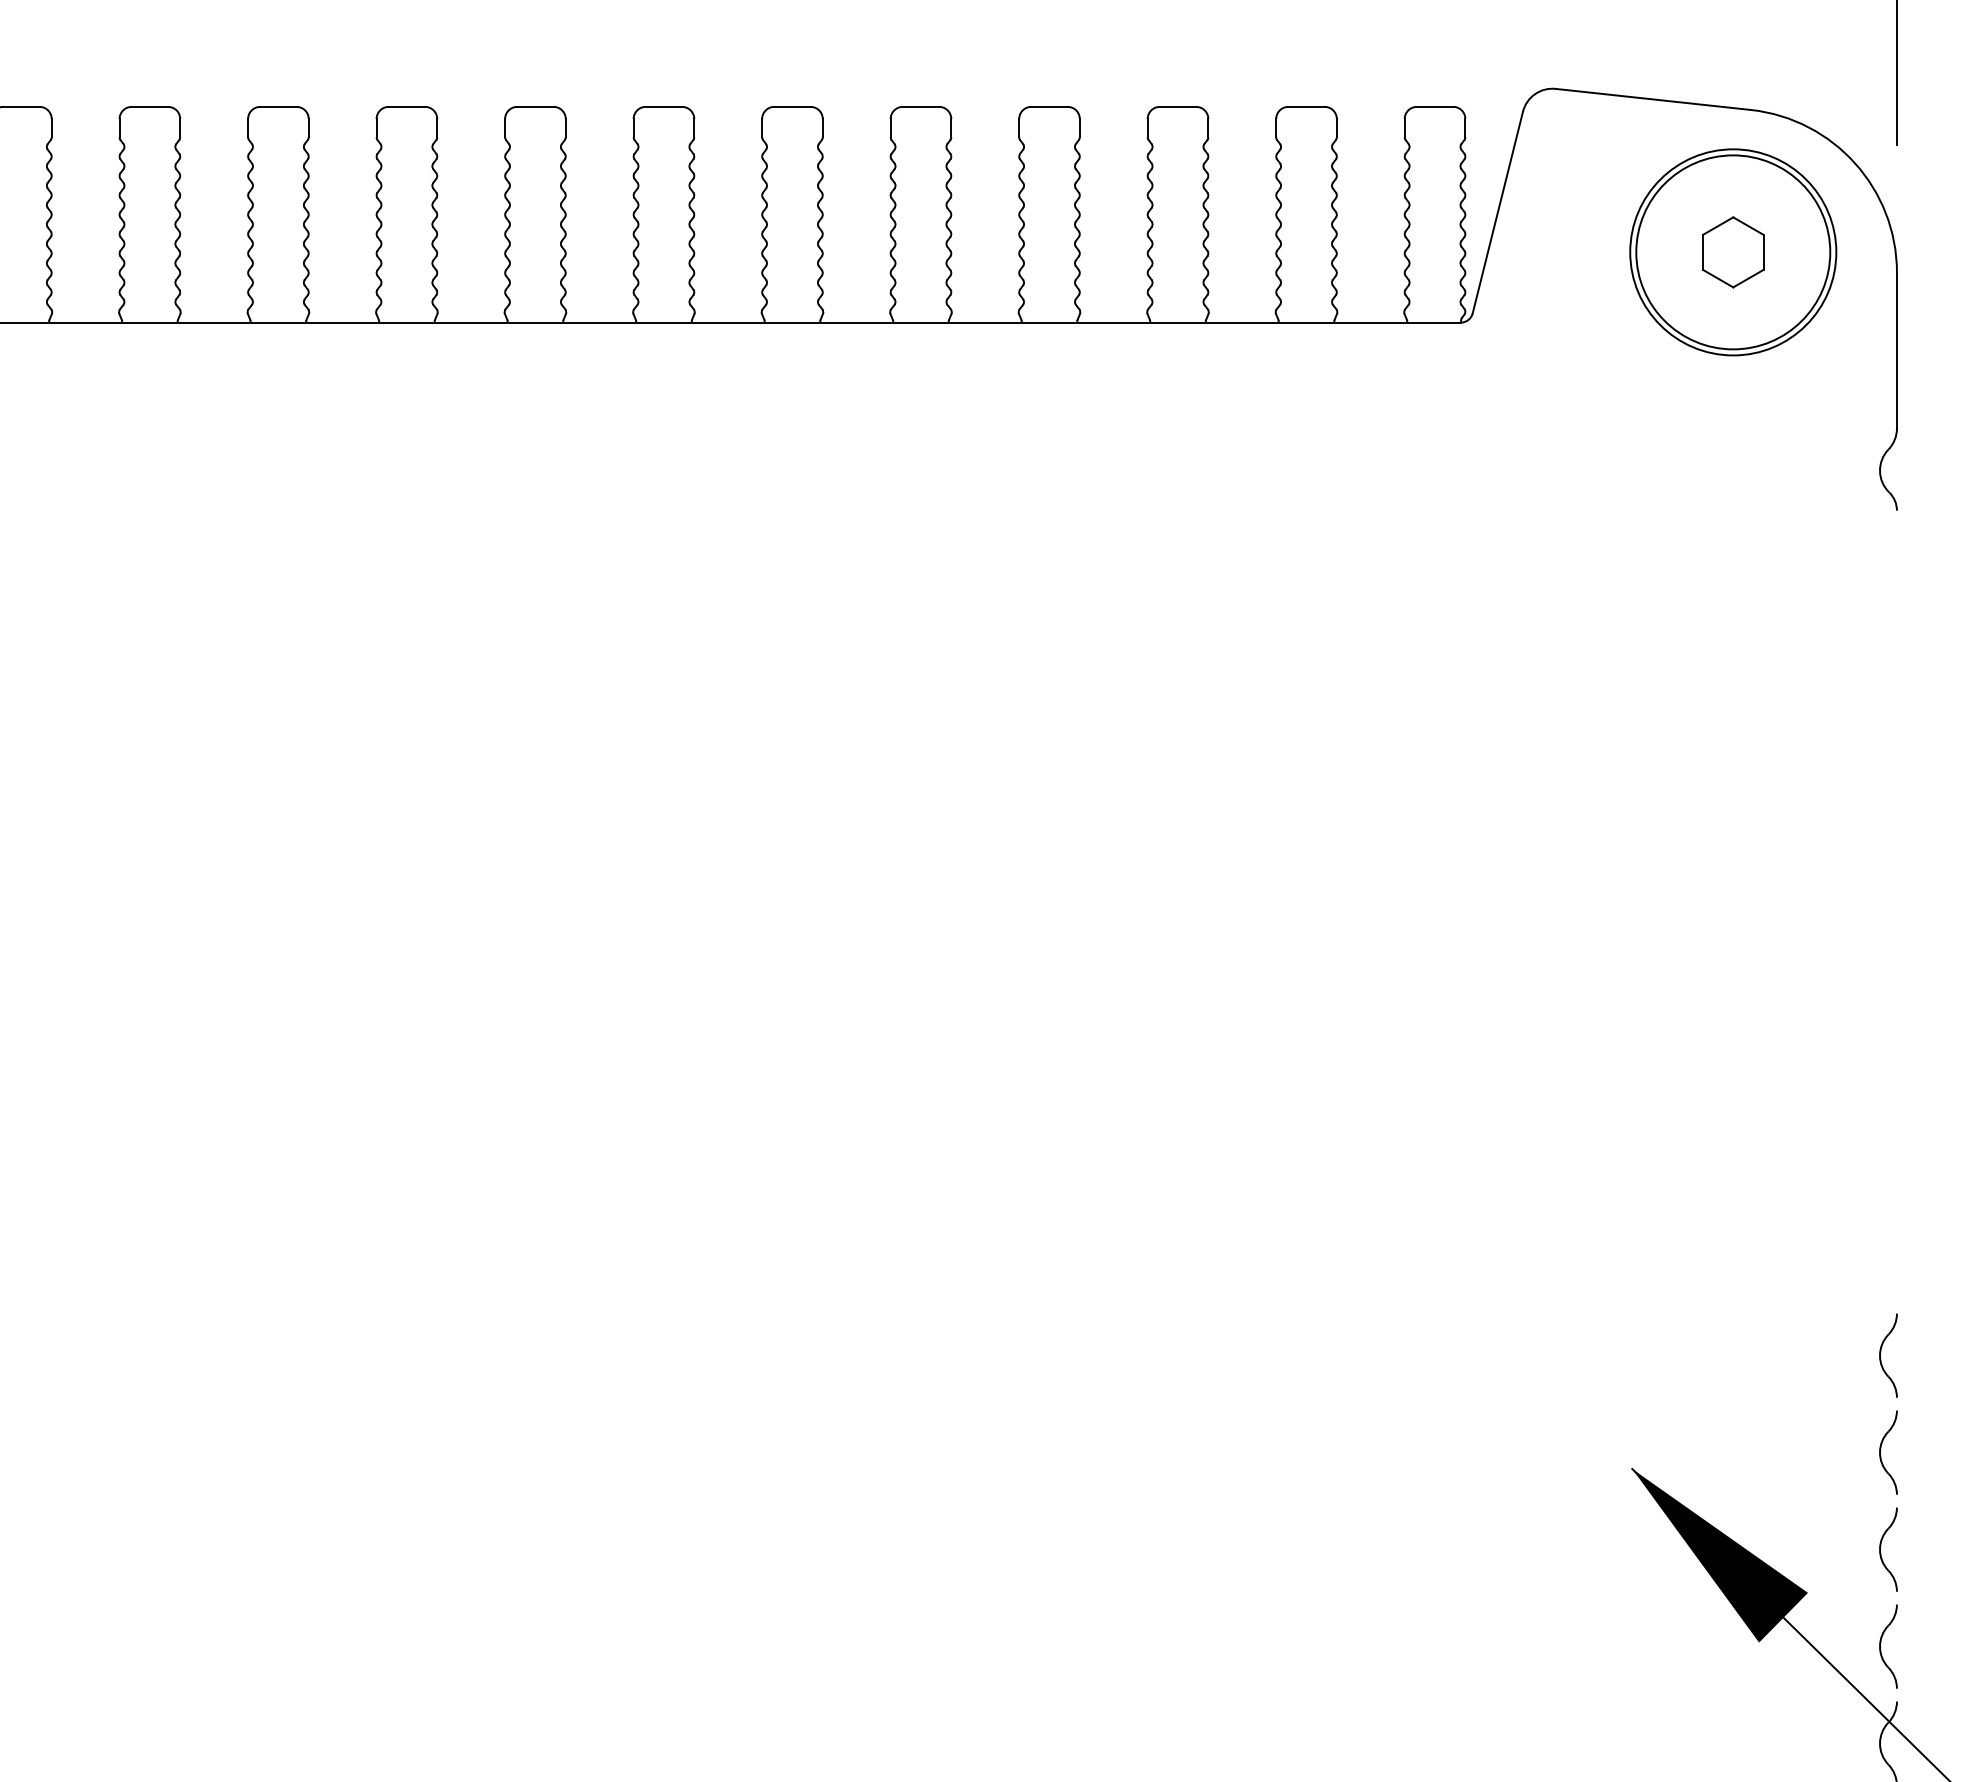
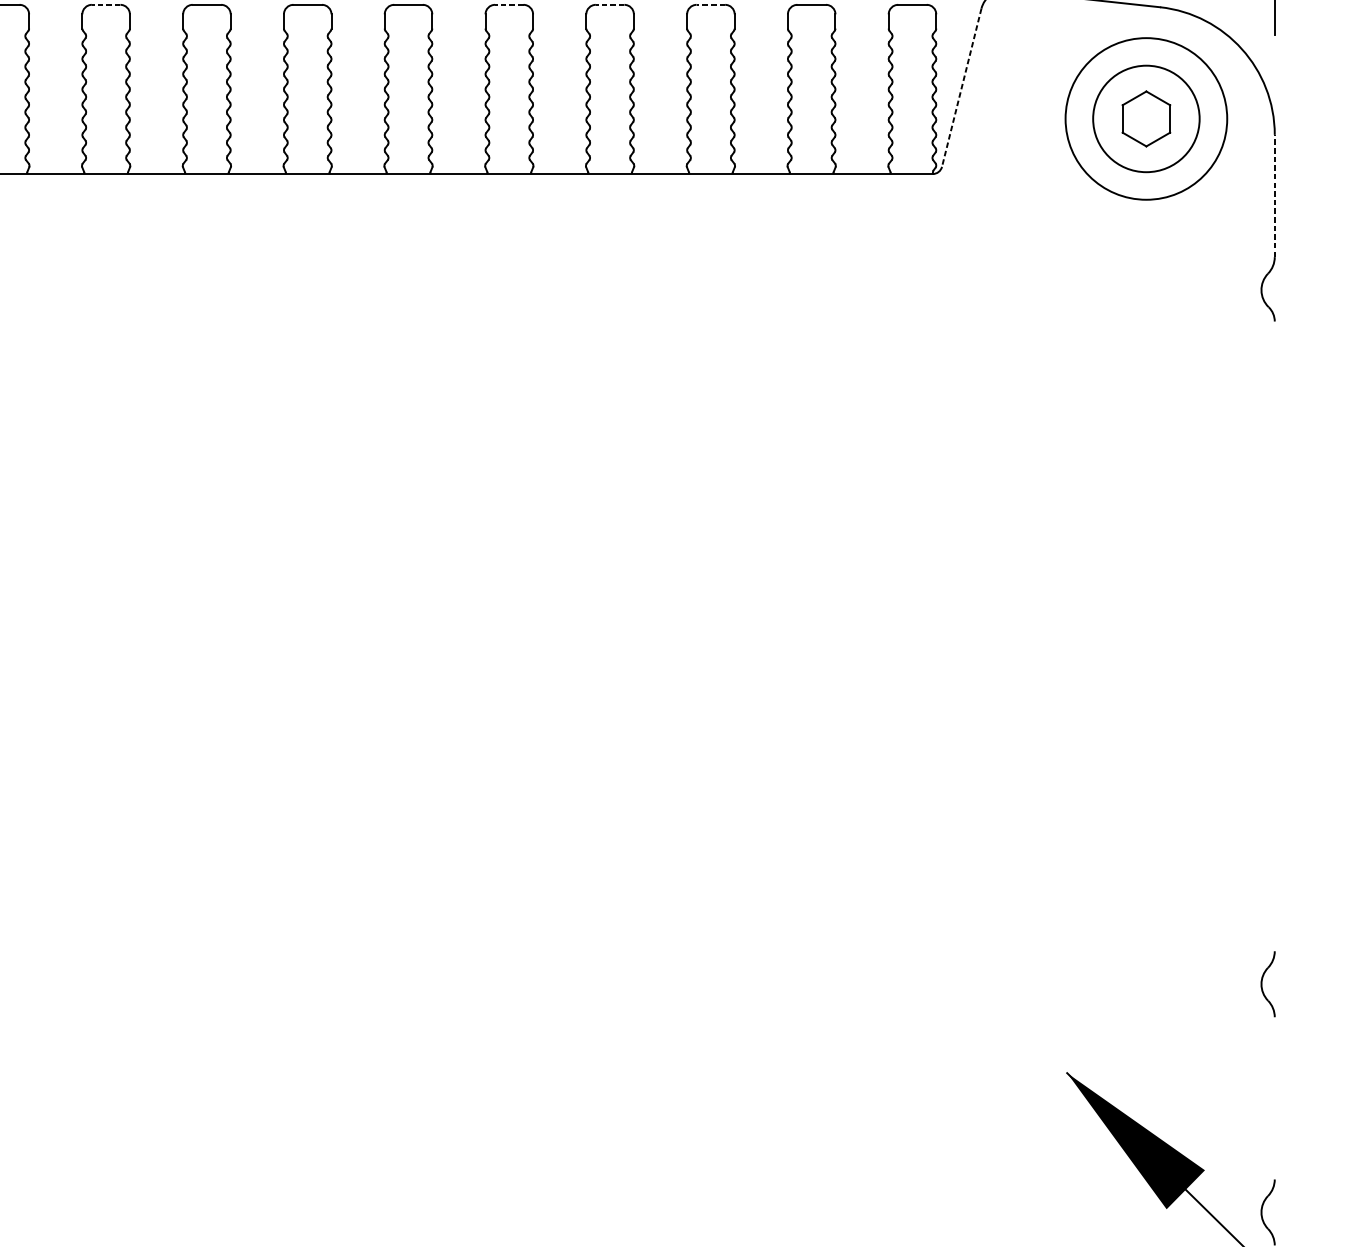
line: (406, 106) -> (105, 4), solid -> dashed
line: (920, 106) -> (508, 4), solid -> dashed
line: (1049, 106) -> (610, 4), solid -> dashed
line: (1177, 106) -> (710, 4), solid -> dashed
line: (1497, 212) -> (961, 87), solid -> dashed
circle: (1733, 252) -> (1146, 119), size x0.7
line: (1896, 350) -> (1274, 195), solid -> dashed
part: (1881, 1449) -> (1262, 1057), removed
part: (1881, 1546) -> (1262, 1133), removed

